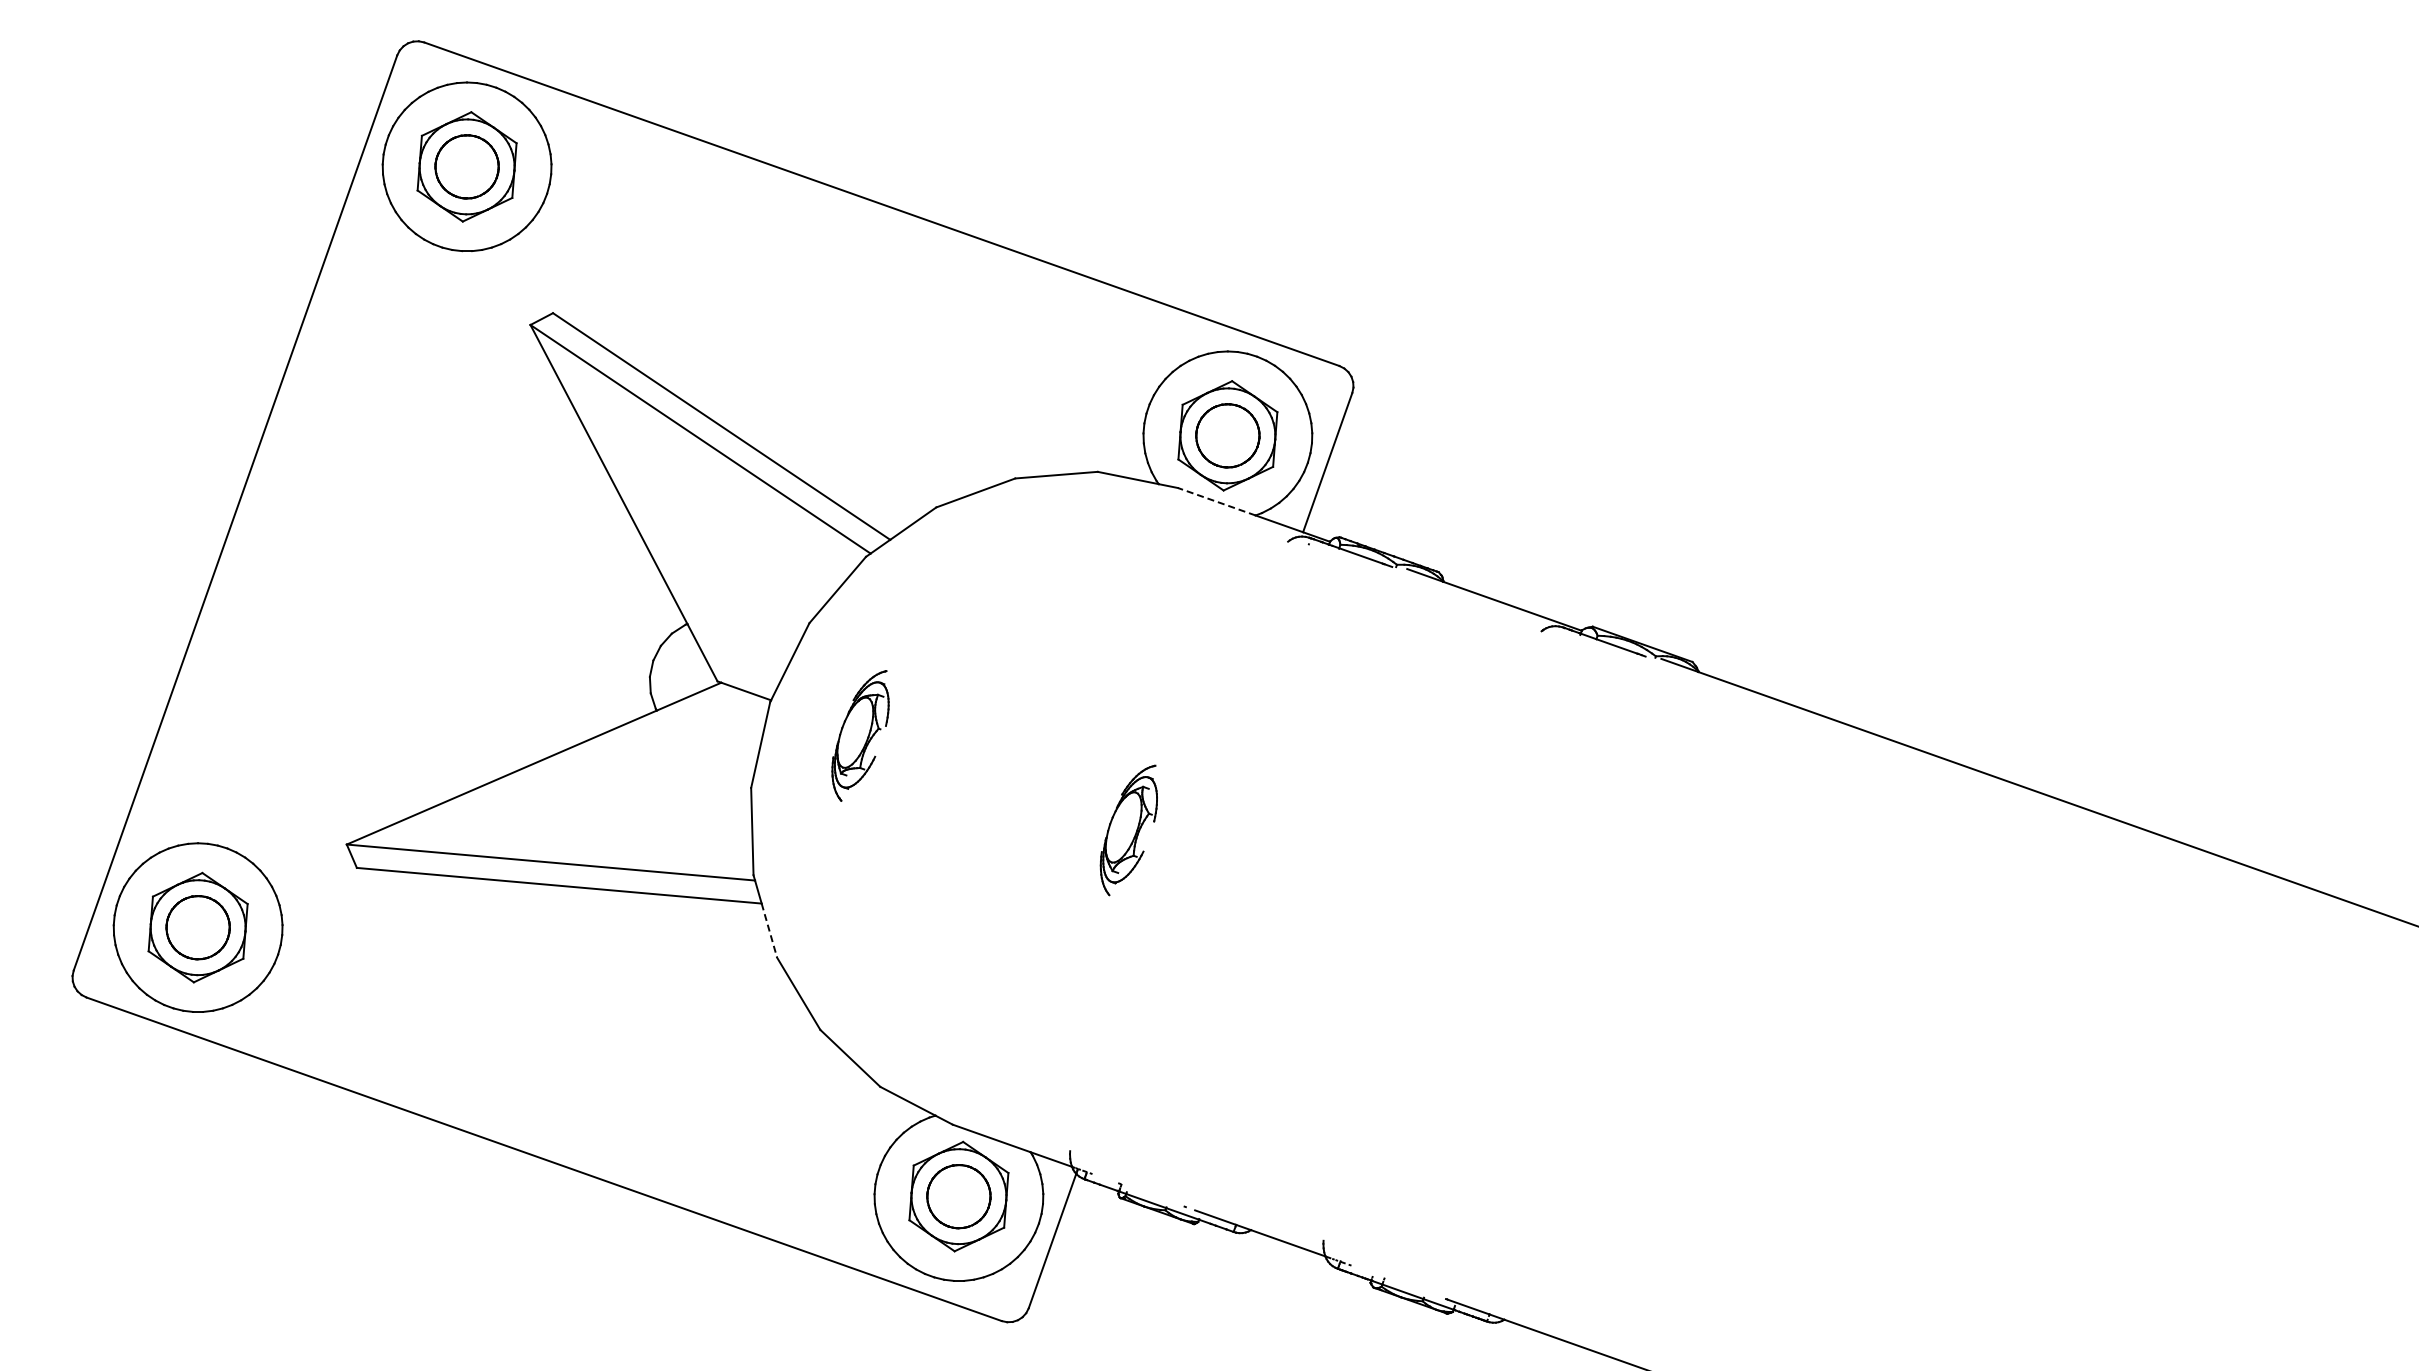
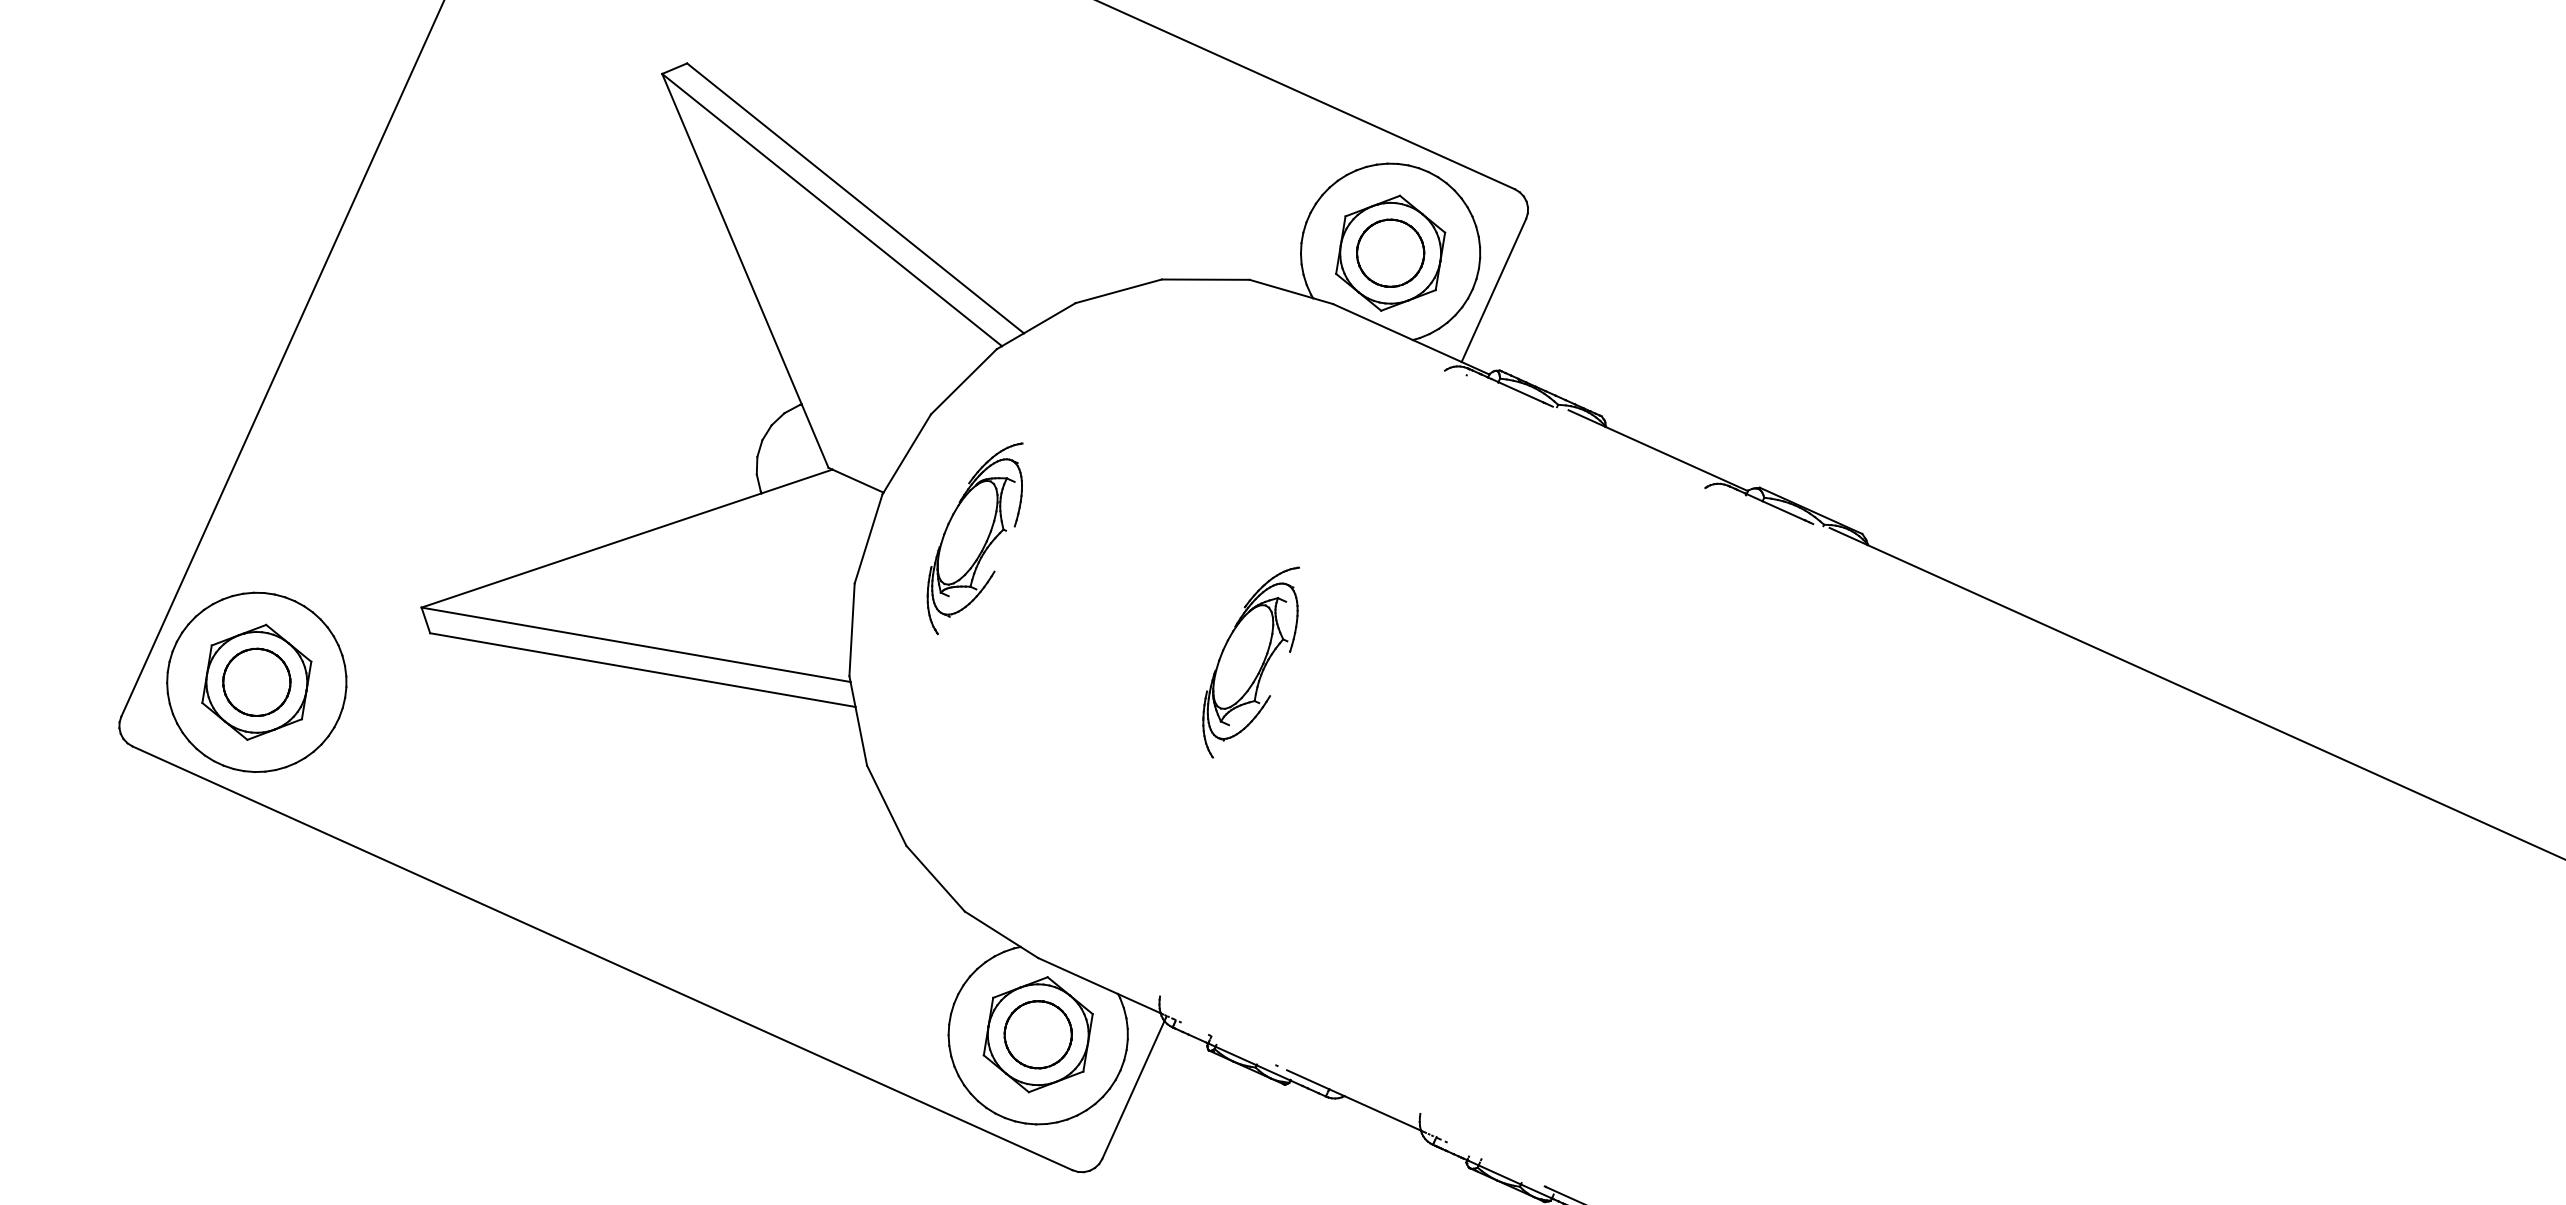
line: (1216, 501) -> (1372, 321), dashed -> solid
part: (860, 735) -> (975, 537), size x1.43
part: (1128, 830) -> (1250, 662), size x1.43
line: (769, 931) -> (861, 737), dashed -> solid

